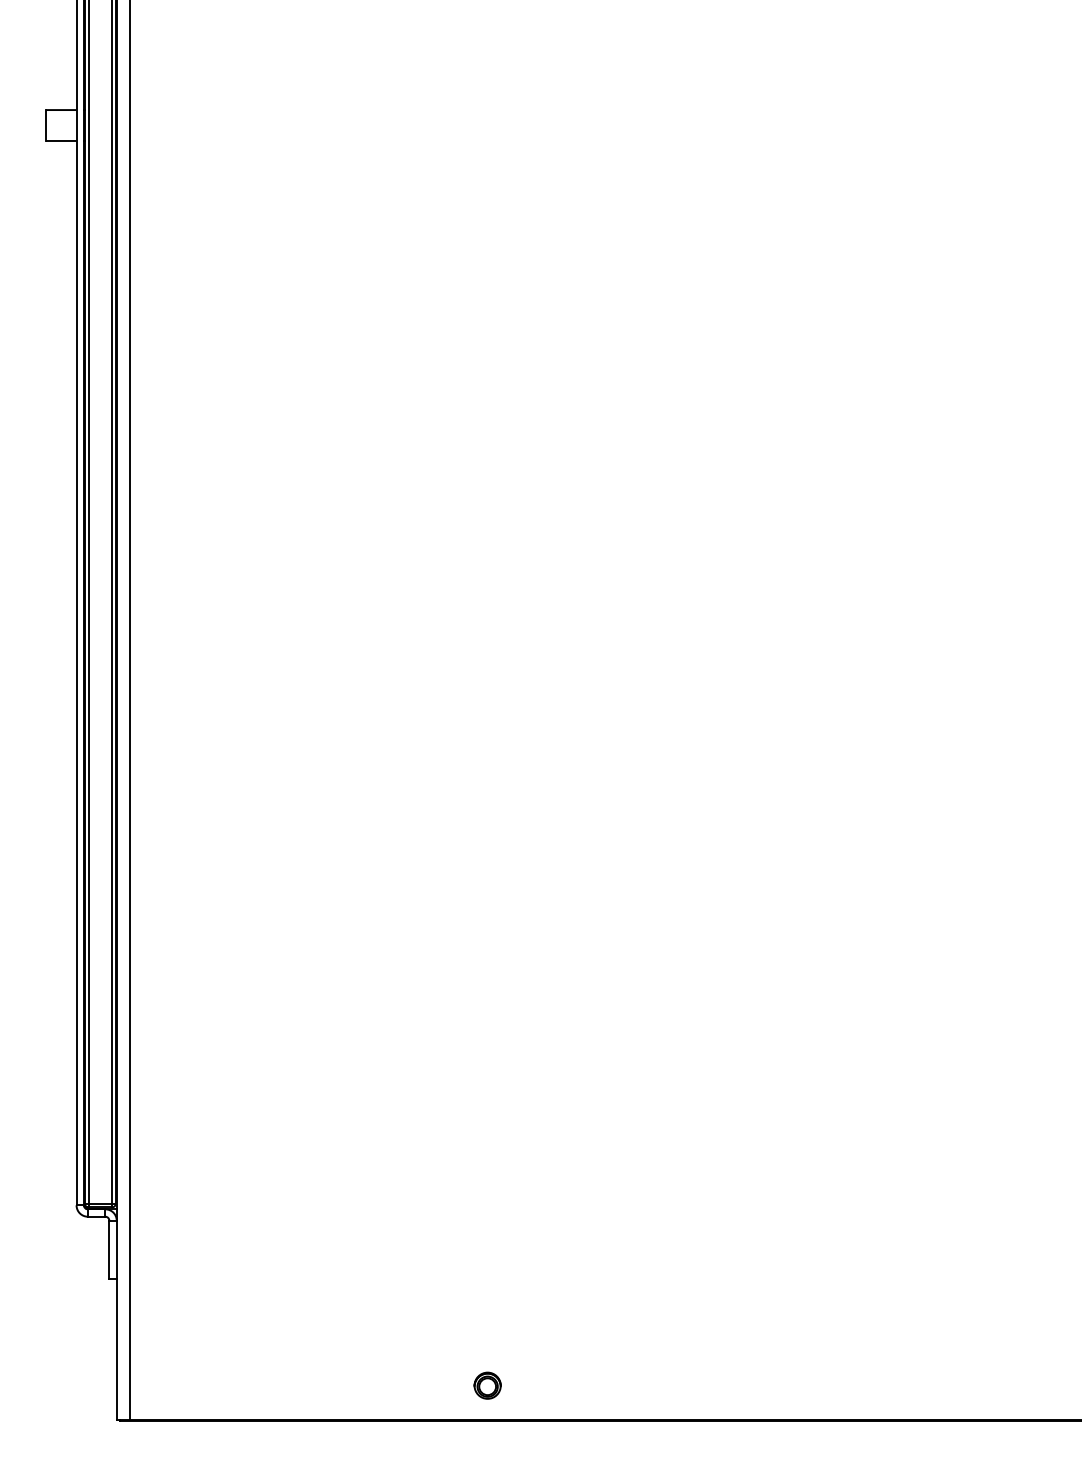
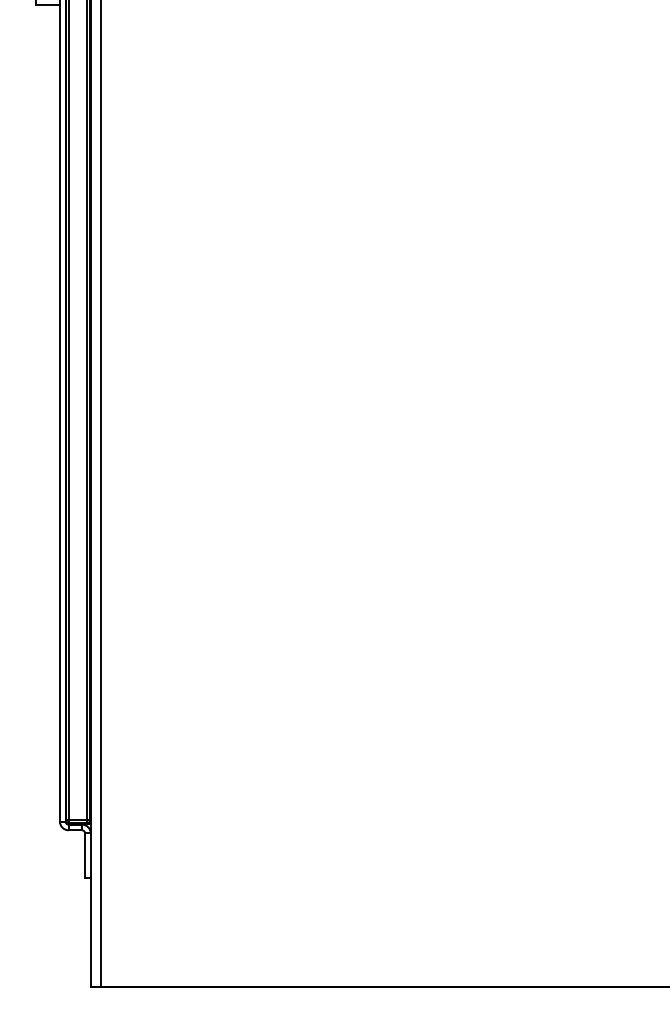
part: (487, 1385) -> (375, 959), removed

